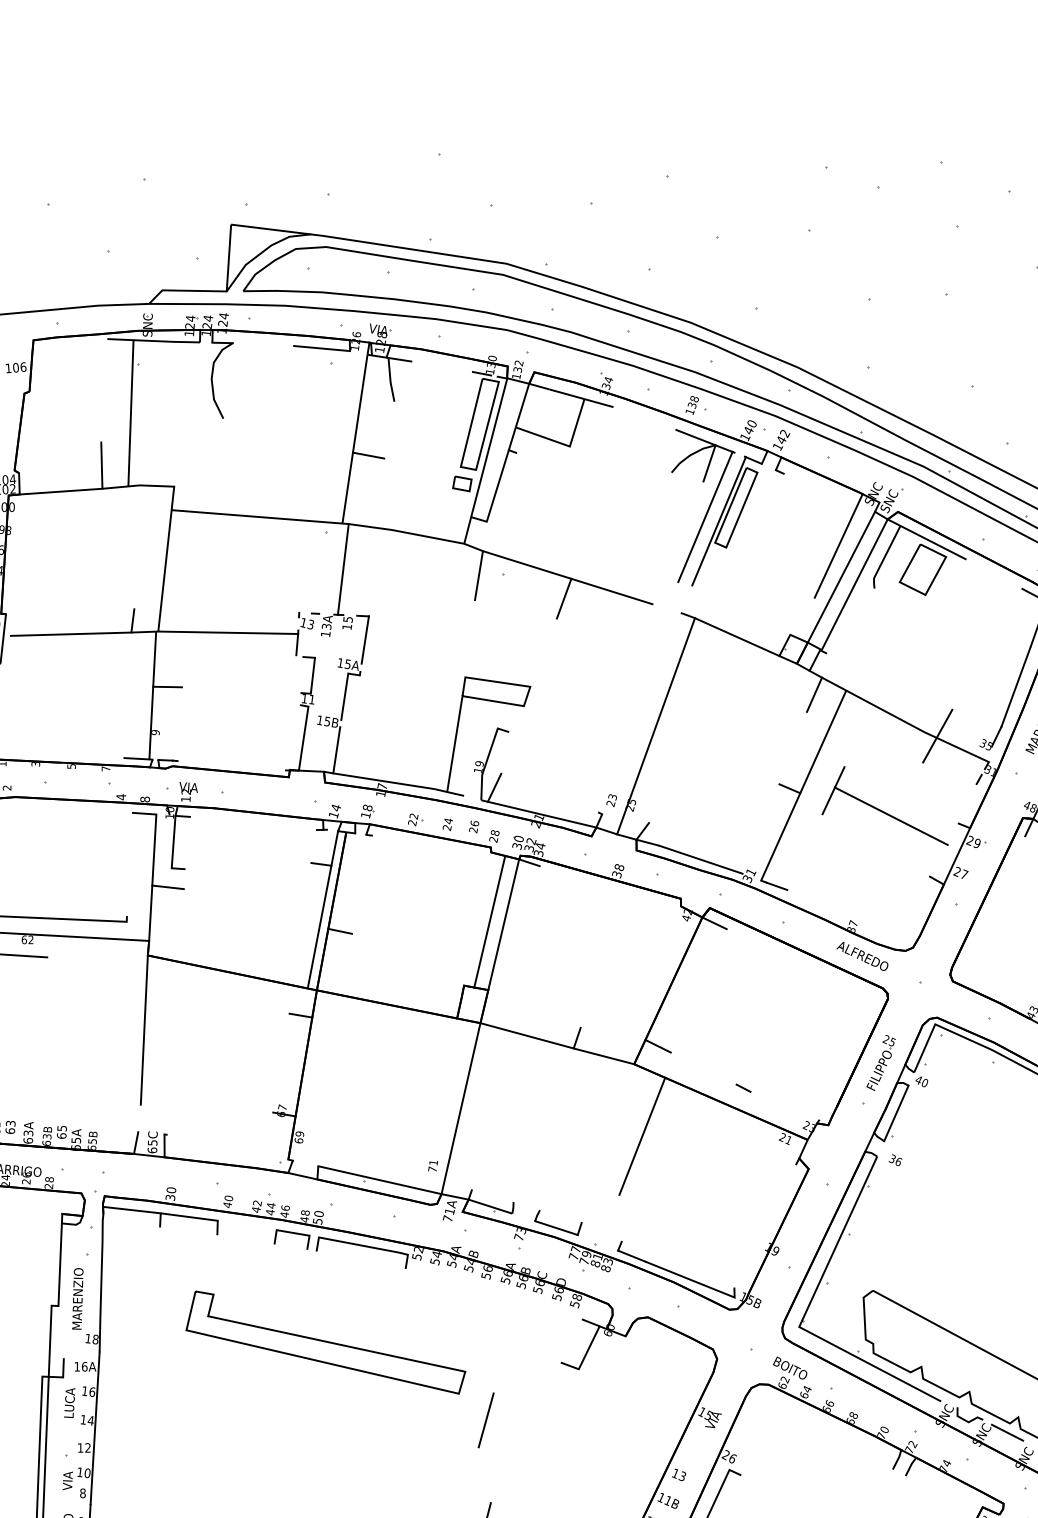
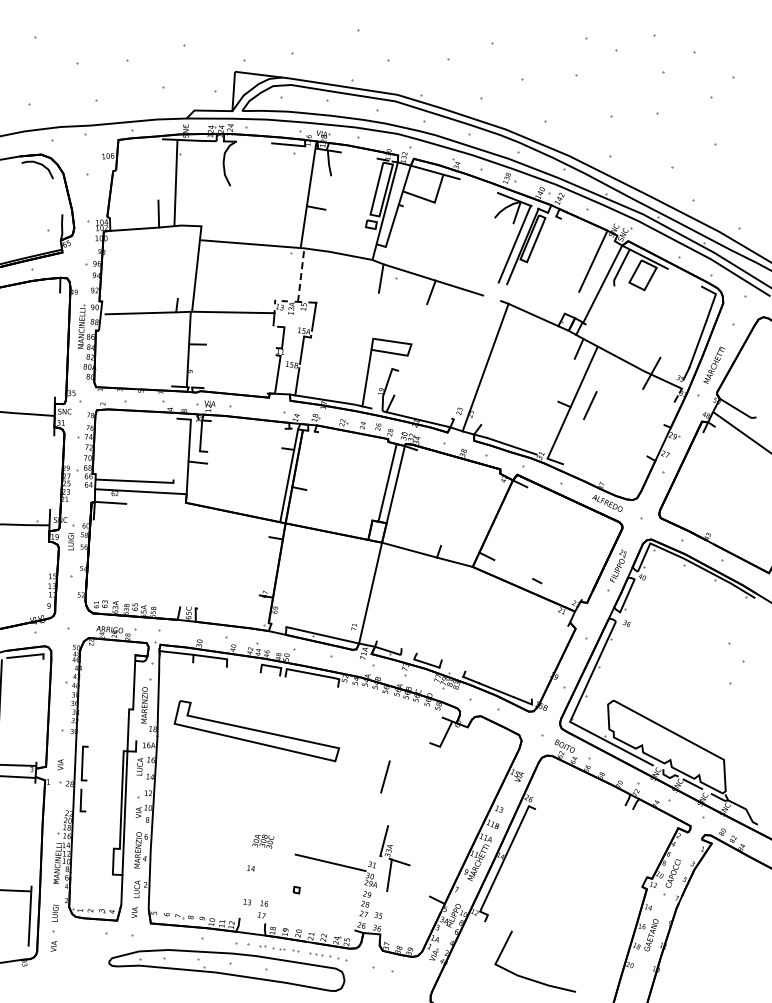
line: (343, 570) -> (301, 275), solid -> dashed
line: (840, 576) -> (594, 279), removed
line: (891, 815) -> (624, 420), removed
line: (143, 1029) -> (183, 546), removed
line: (642, 1134) -> (477, 608), removed
part: (325, 1343) -> (256, 731), moved

